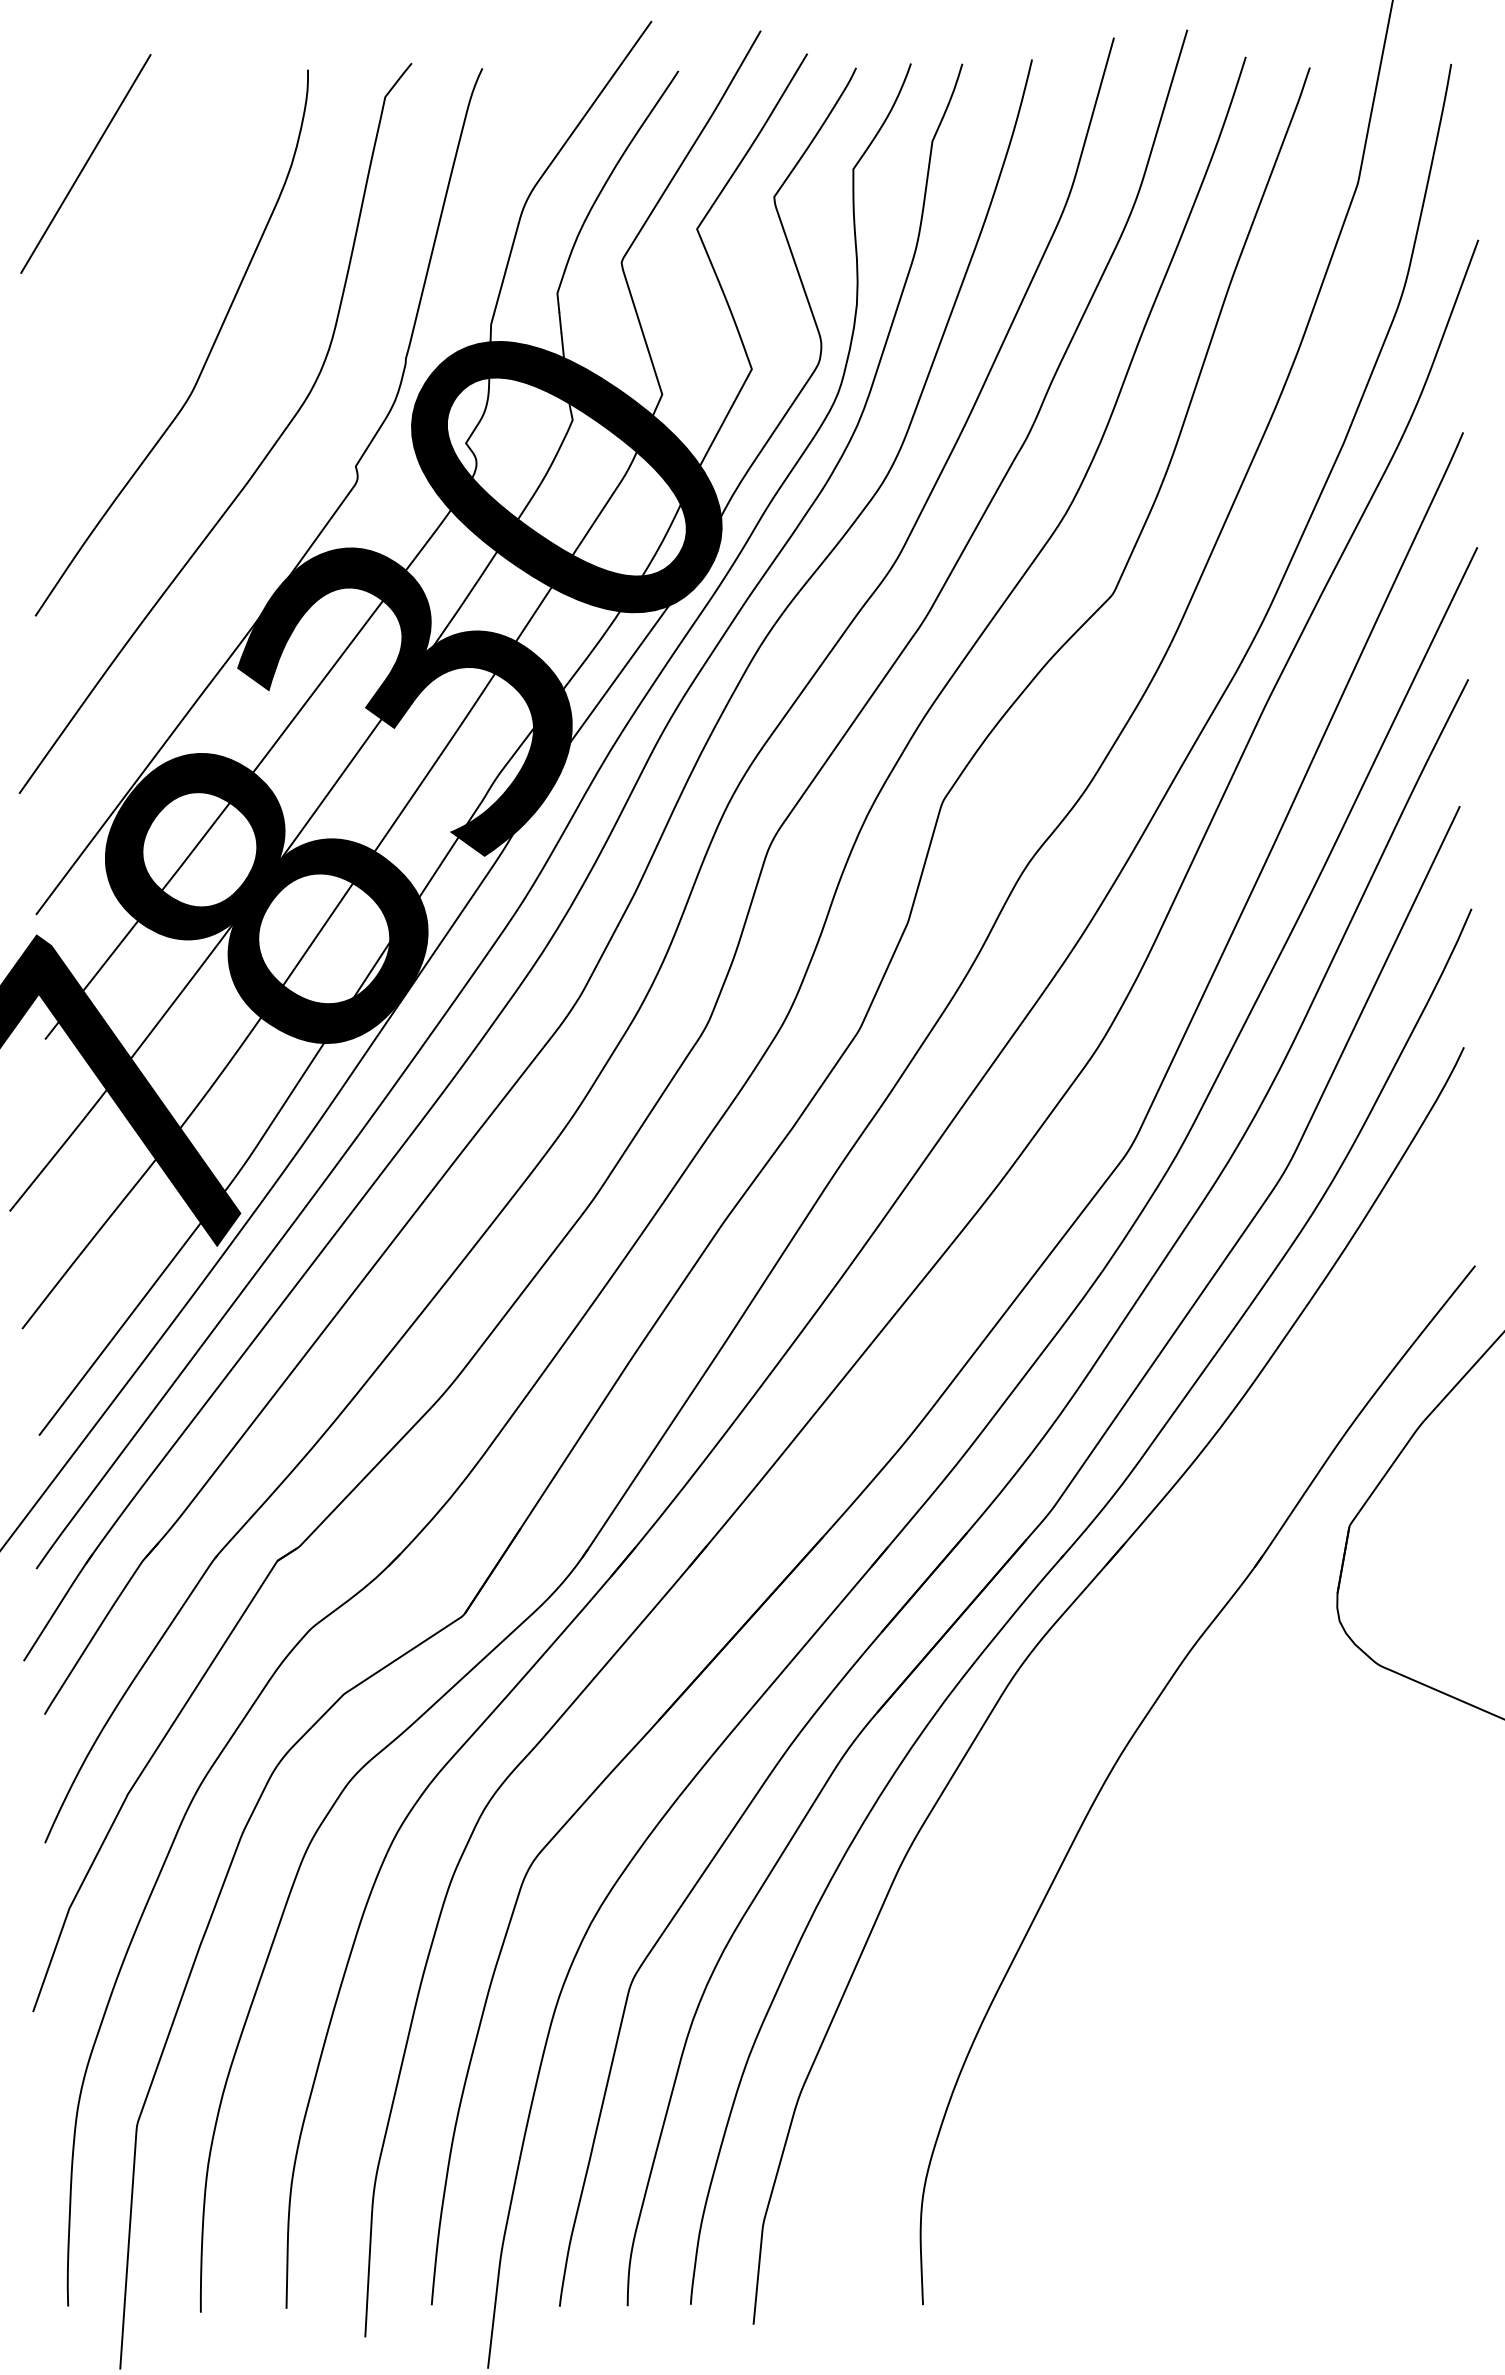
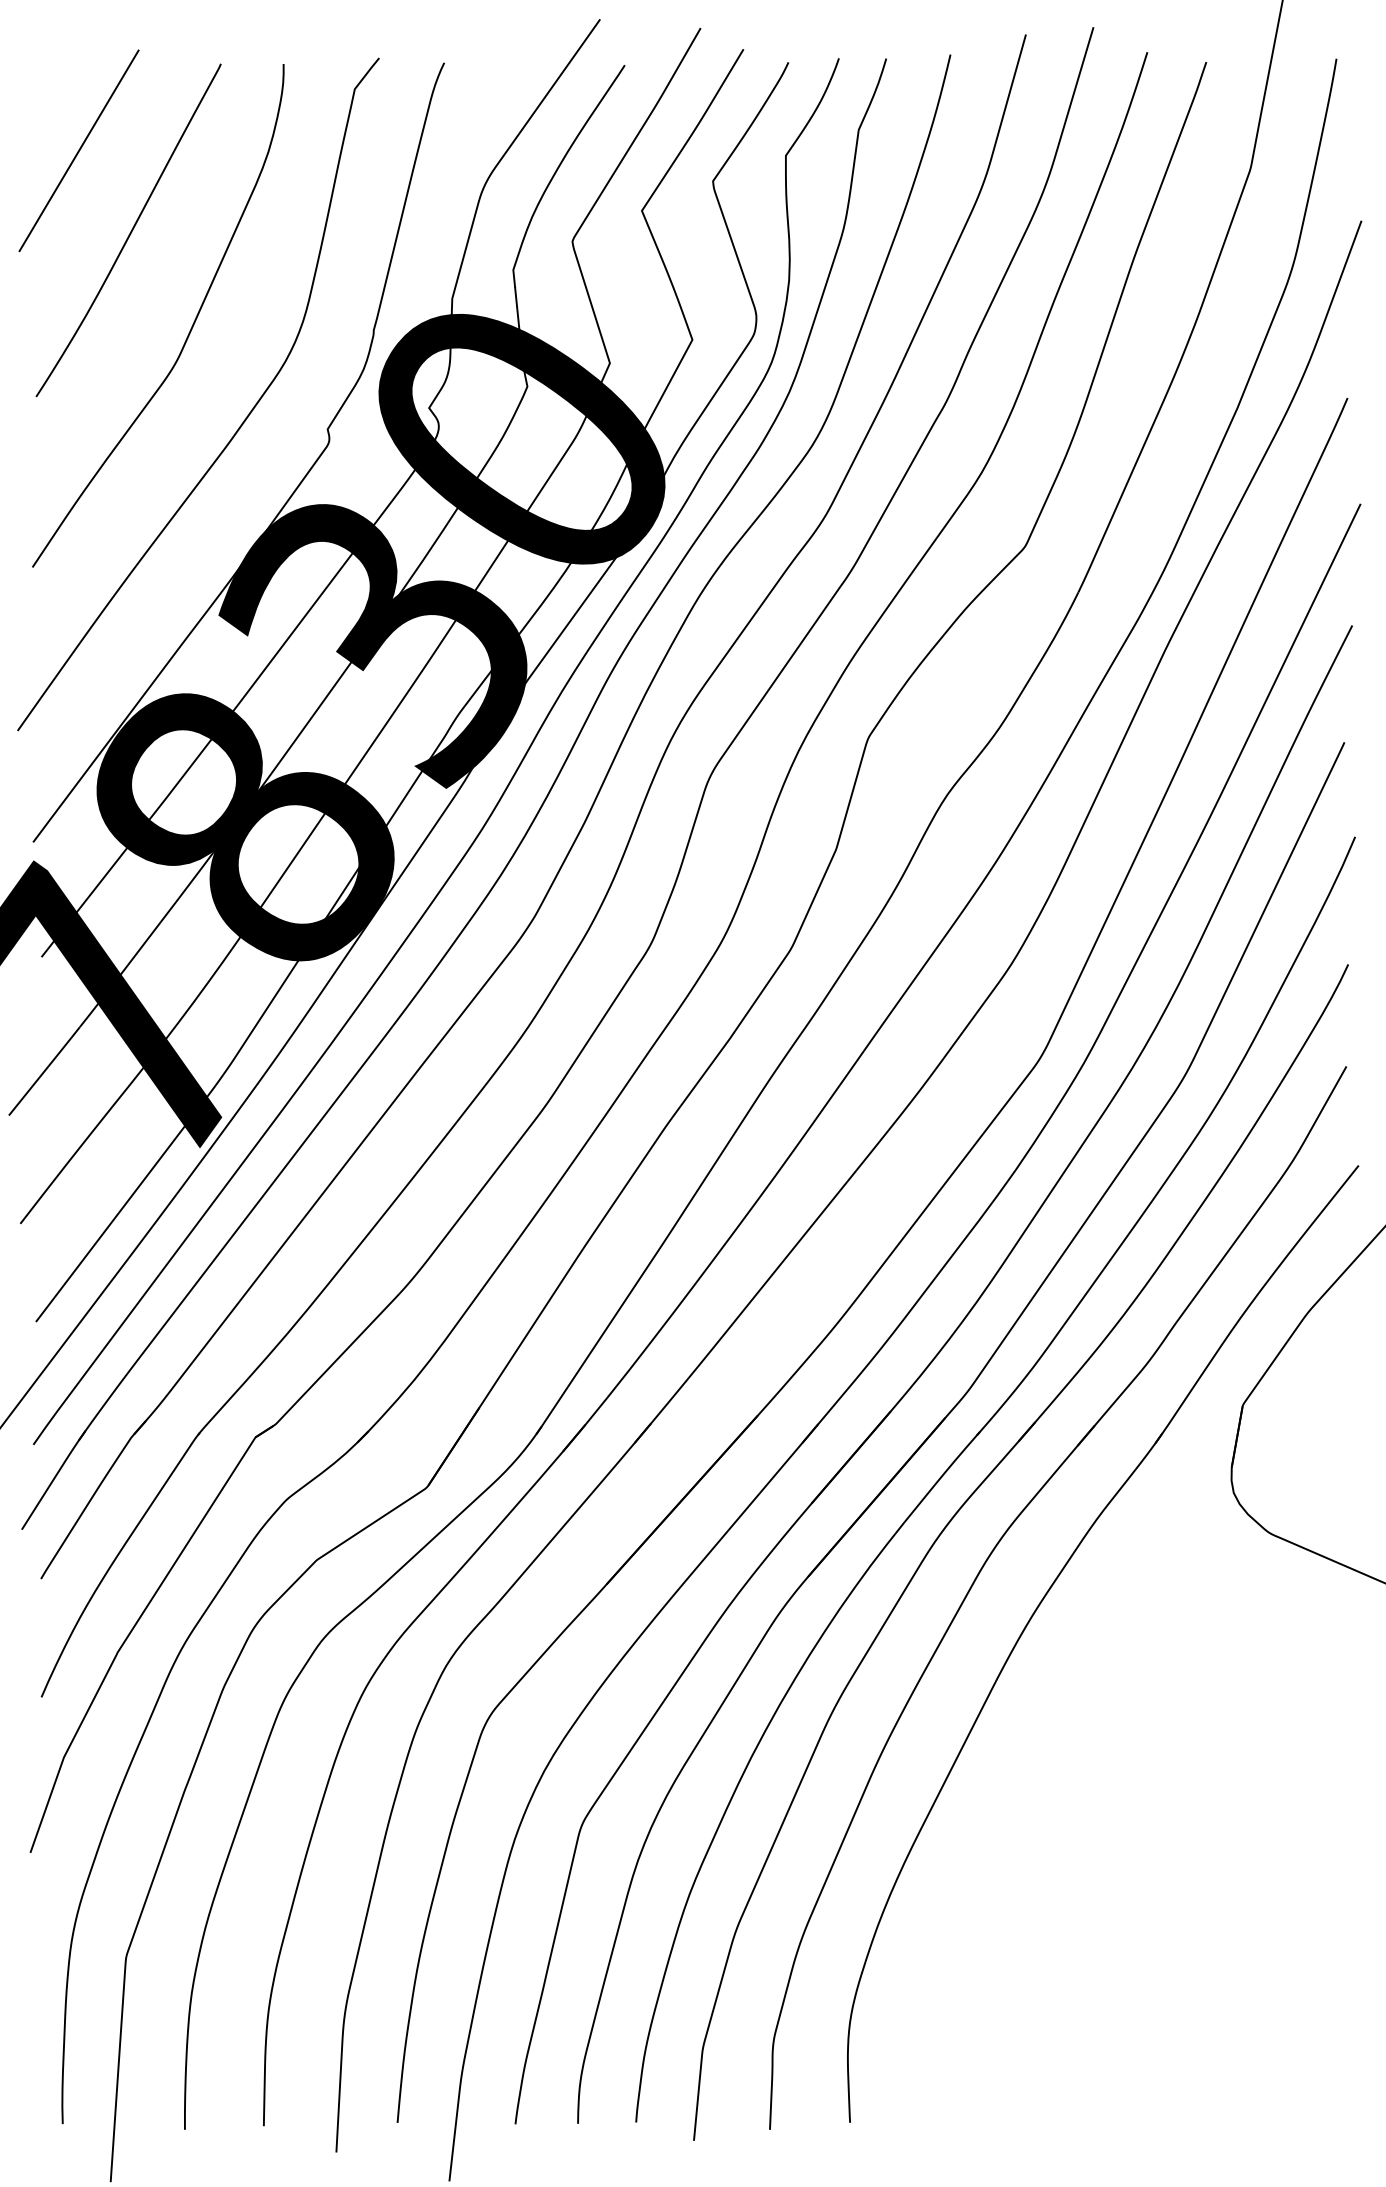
curve: (141, 251) -> (130, 231), added
part: (1077, 1686) -> (992, 1553), added

